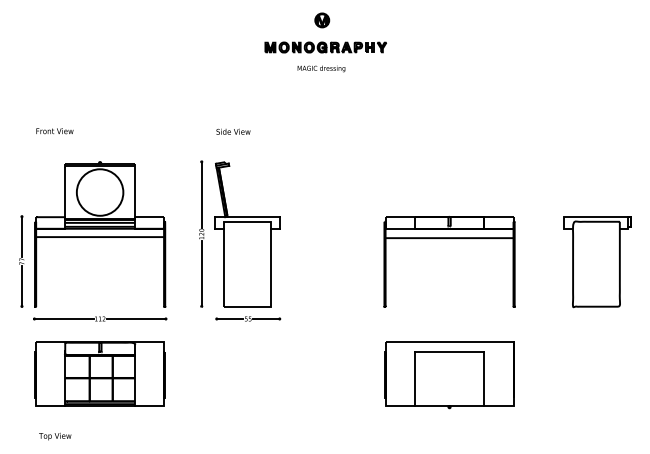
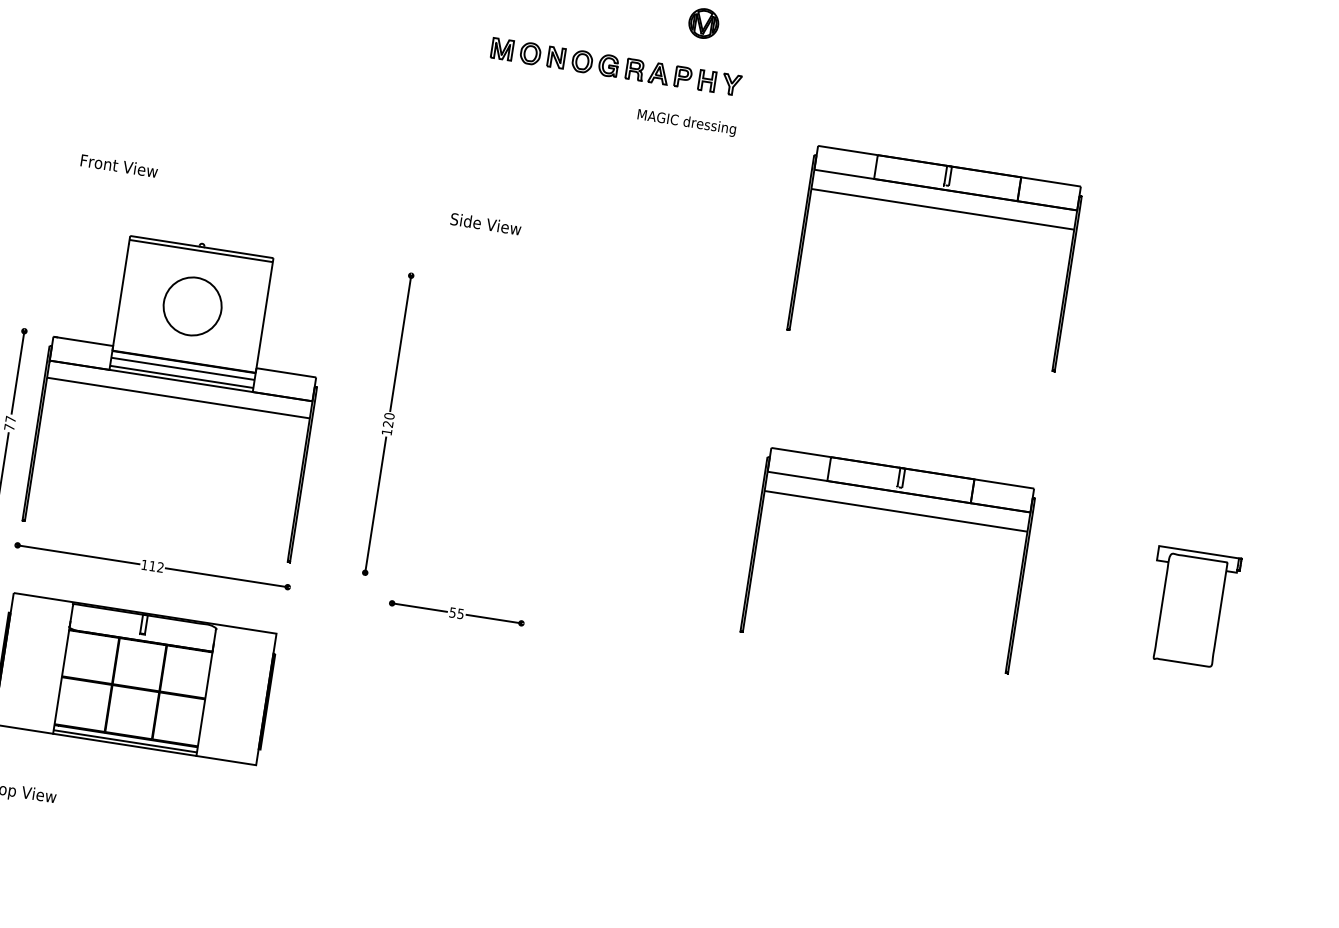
part: (325, 47) -> (615, 66), moved
part: (449, 91) -> (942, 210), added
circle: (99, 192) -> (191, 306), size x0.6
part: (247, 234) -> (482, 439), removed
part: (597, 262) -> (1192, 608), size x0.6
part: (449, 375) -> (852, 793), removed

